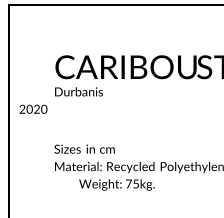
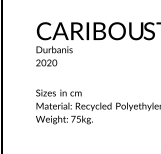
text: (33, 108) -> (46, 62), moved
text: (116, 184) -> (64, 119), moved

